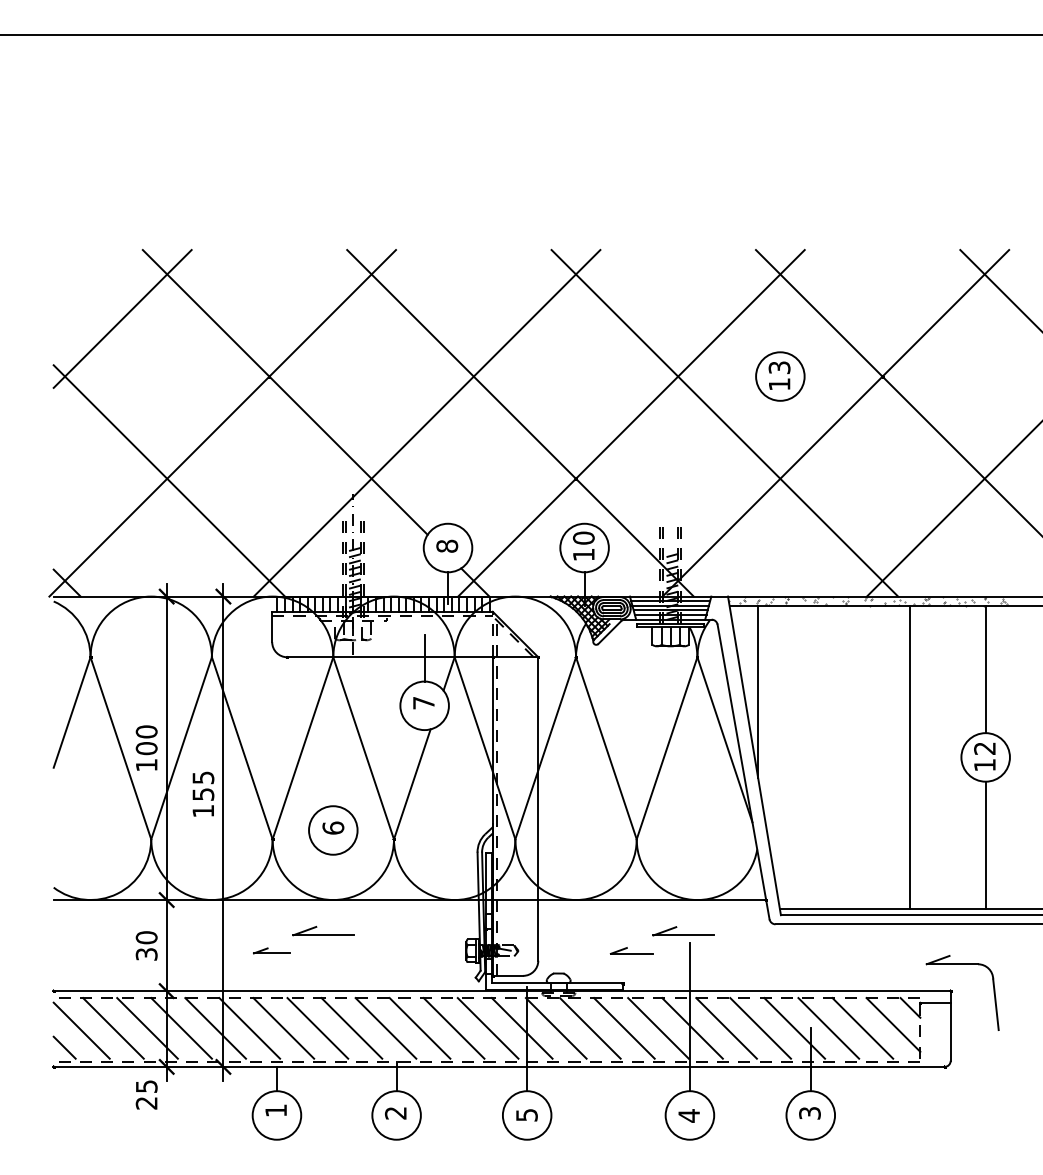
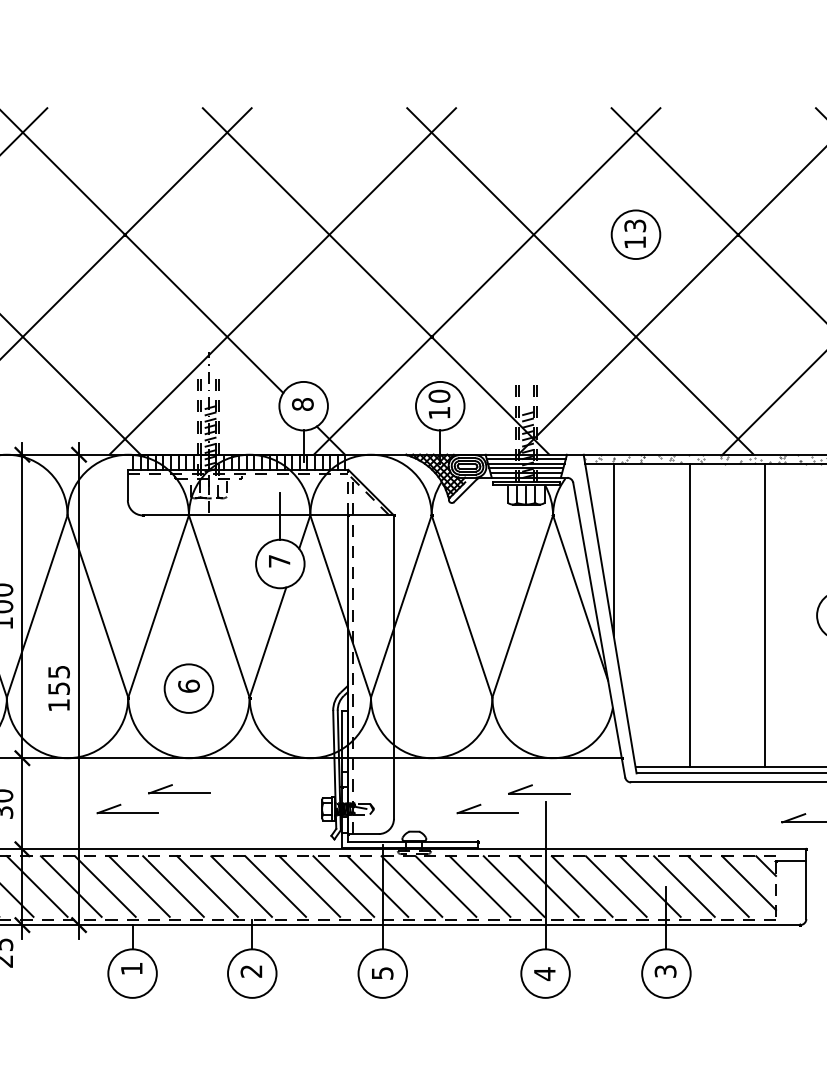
line: (833, 757) -> (689, 615), added
text: (203, 793) -> (59, 687), moved
part: (271, 950) -> (127, 808), size x1.67
part: (631, 950) -> (487, 808), size x1.43

